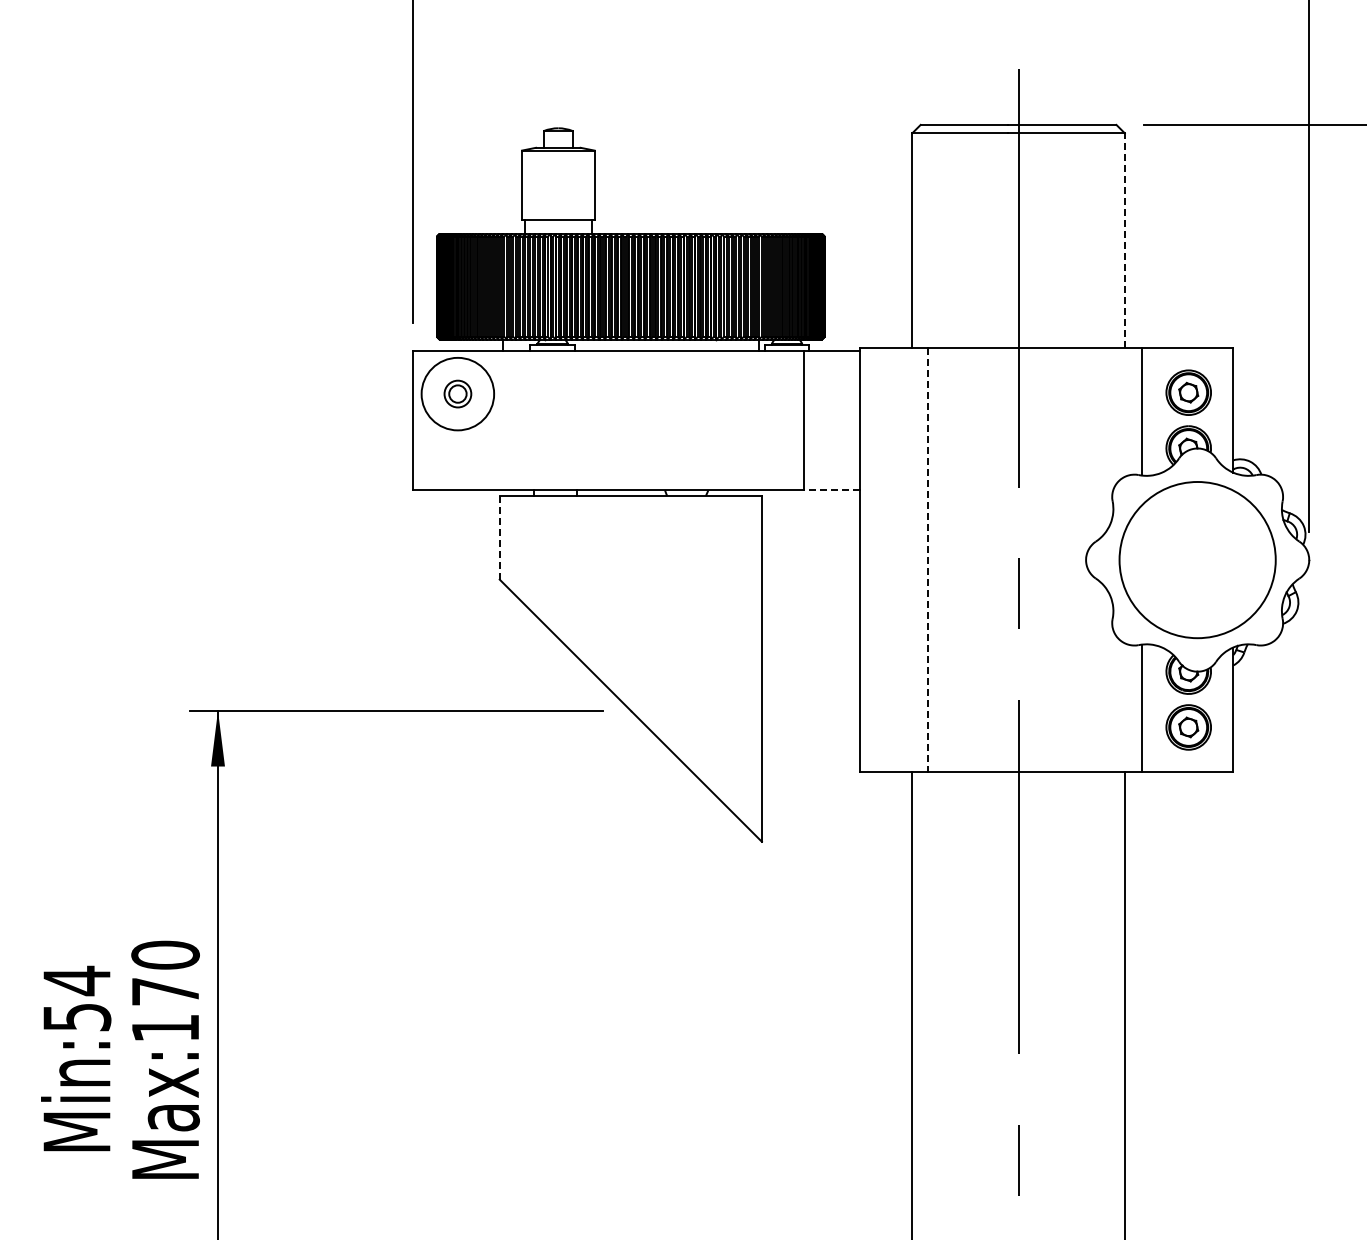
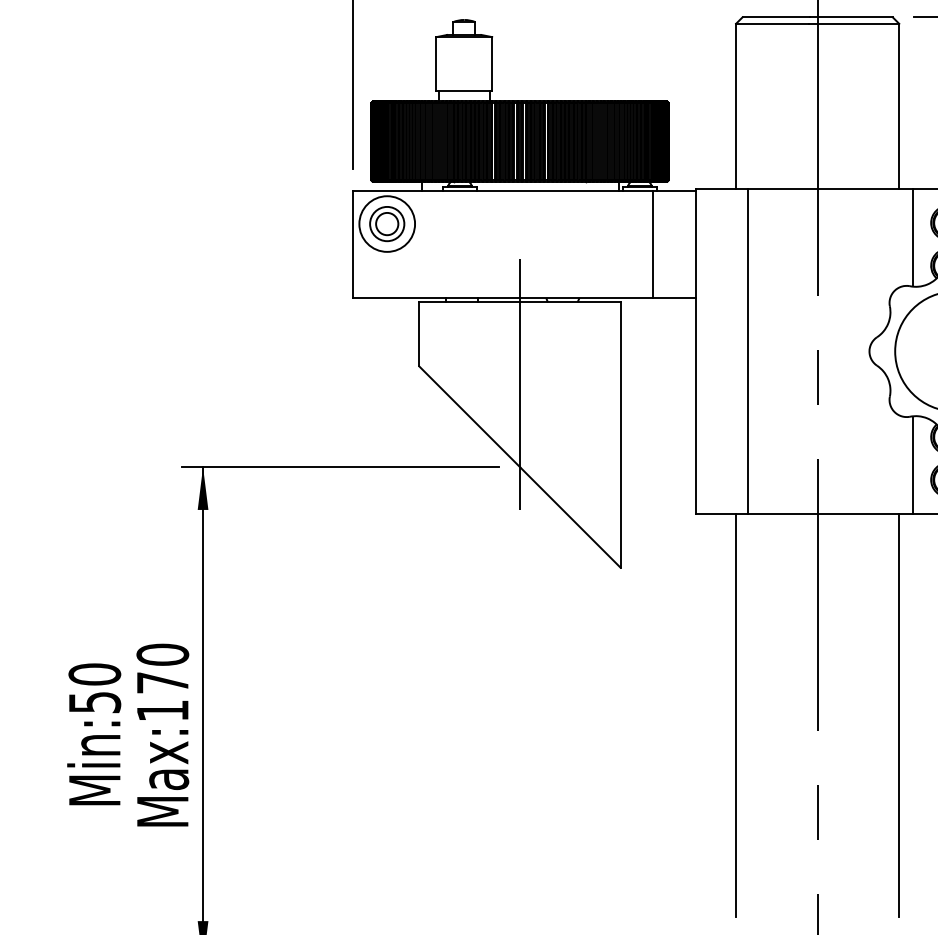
line: (1124, 240) -> (898, 106), dashed -> solid
part: (457, 393) -> (386, 223), size x1.67
line: (831, 490) -> (674, 298), dashed -> solid
line: (499, 537) -> (419, 334), dashed -> solid
line: (927, 560) -> (747, 351), dashed -> solid
line: (630, 603) -> (519, 384), added
text: (76, 980) -> (94, 674), Min:54 -> Min:50

